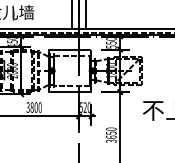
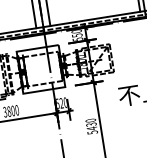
text: (111, 136) -> (92, 127), 3650 -> 5430

